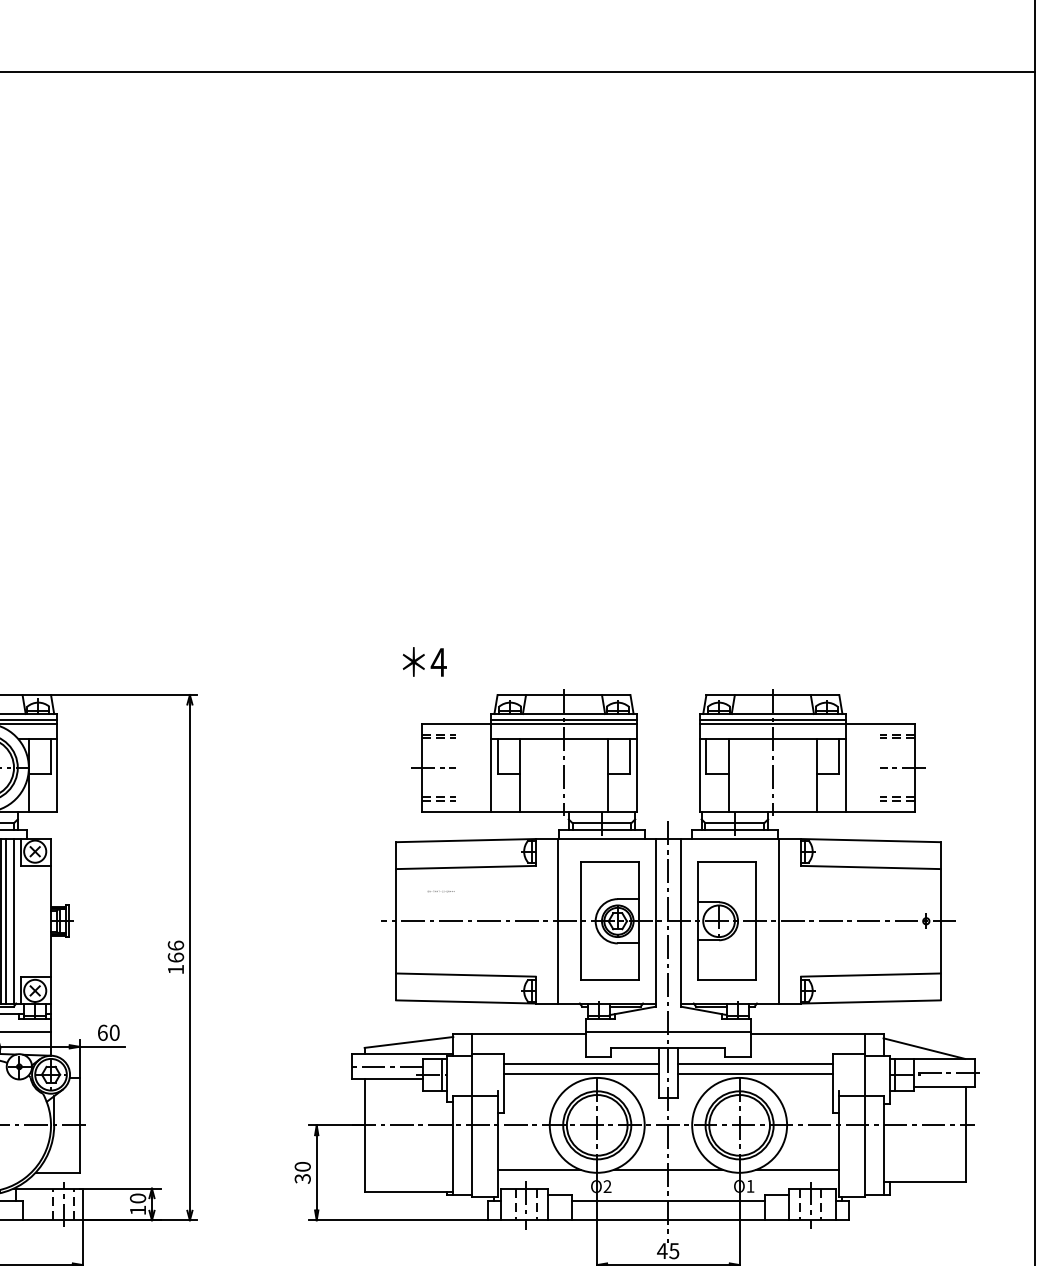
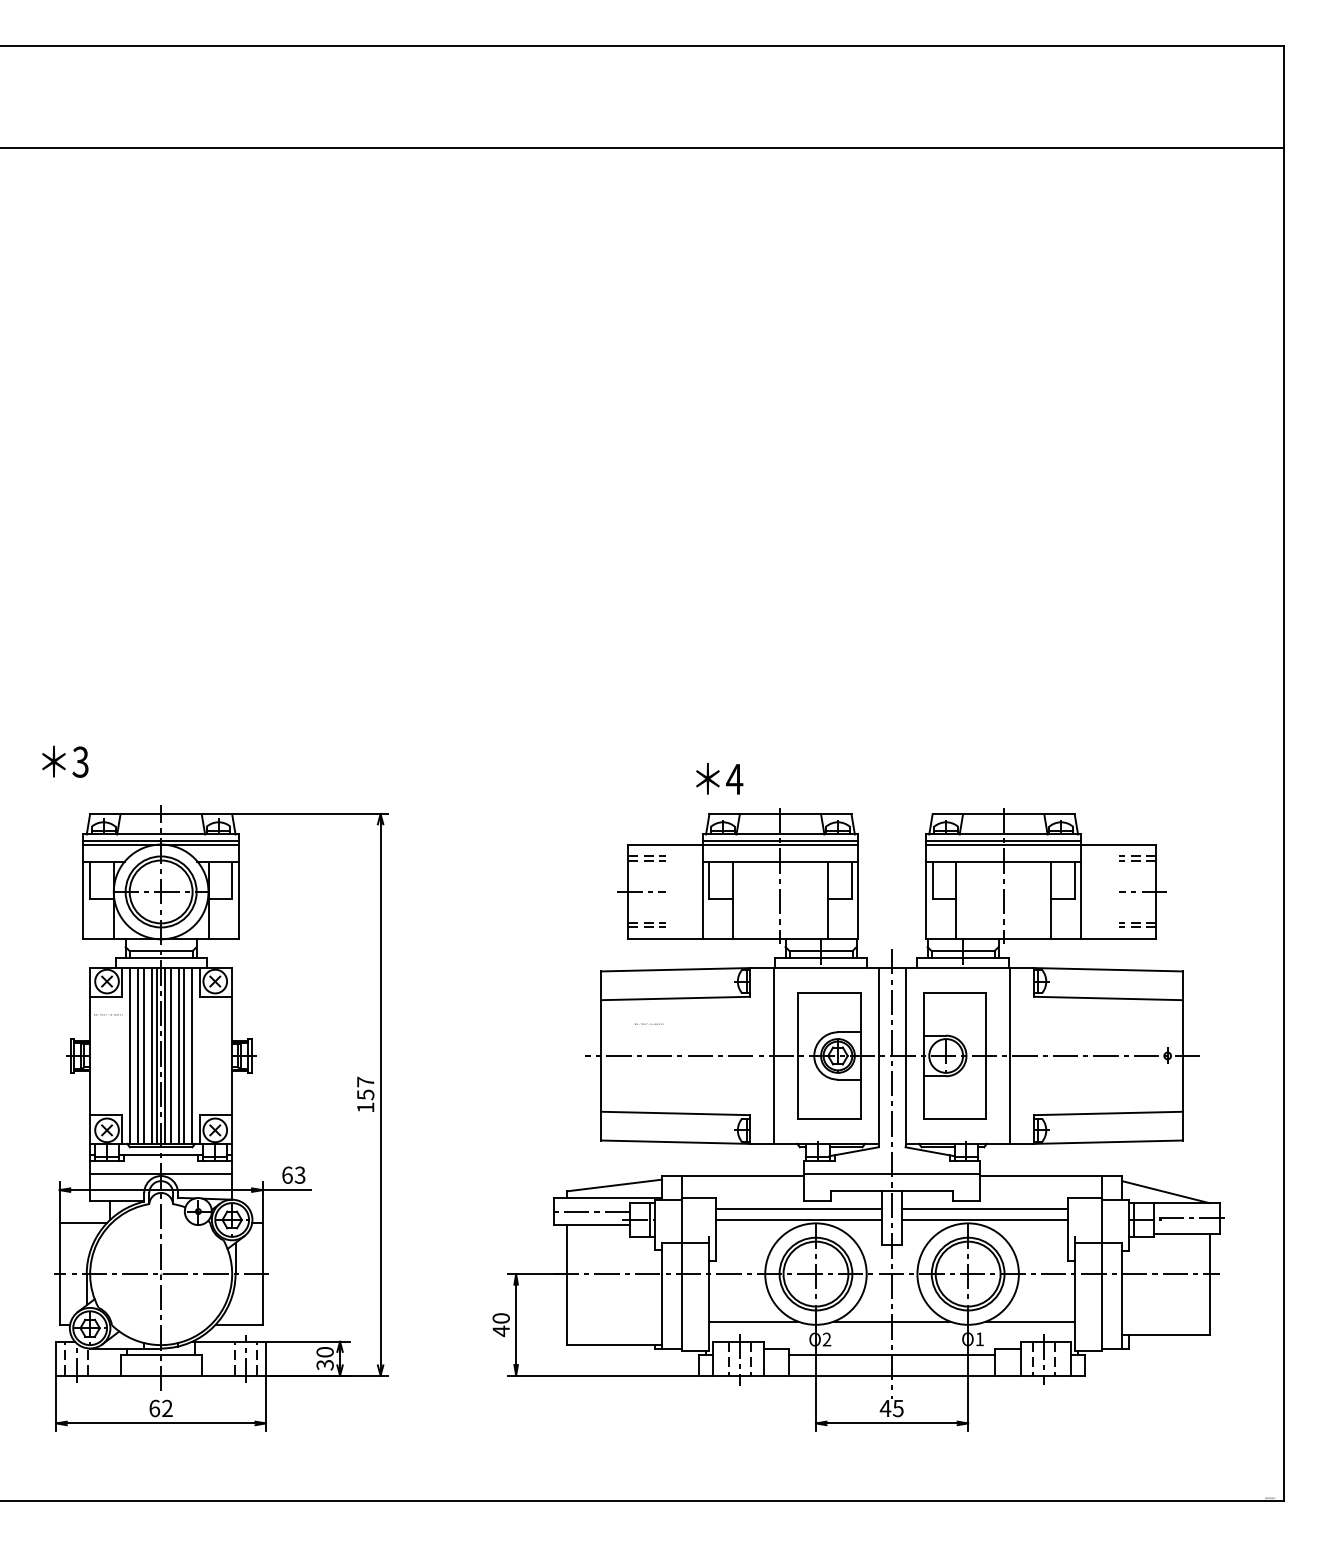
text: (424, 661) -> (719, 778), moved
text: (175, 951) -> (365, 1088), 166 -> 157
text: (114, 1032) -> (299, 1174), 60 -> 63
text: (302, 1179) -> (500, 1331), 30 -> 40
text: (137, 1210) -> (324, 1365), 10 -> 30

